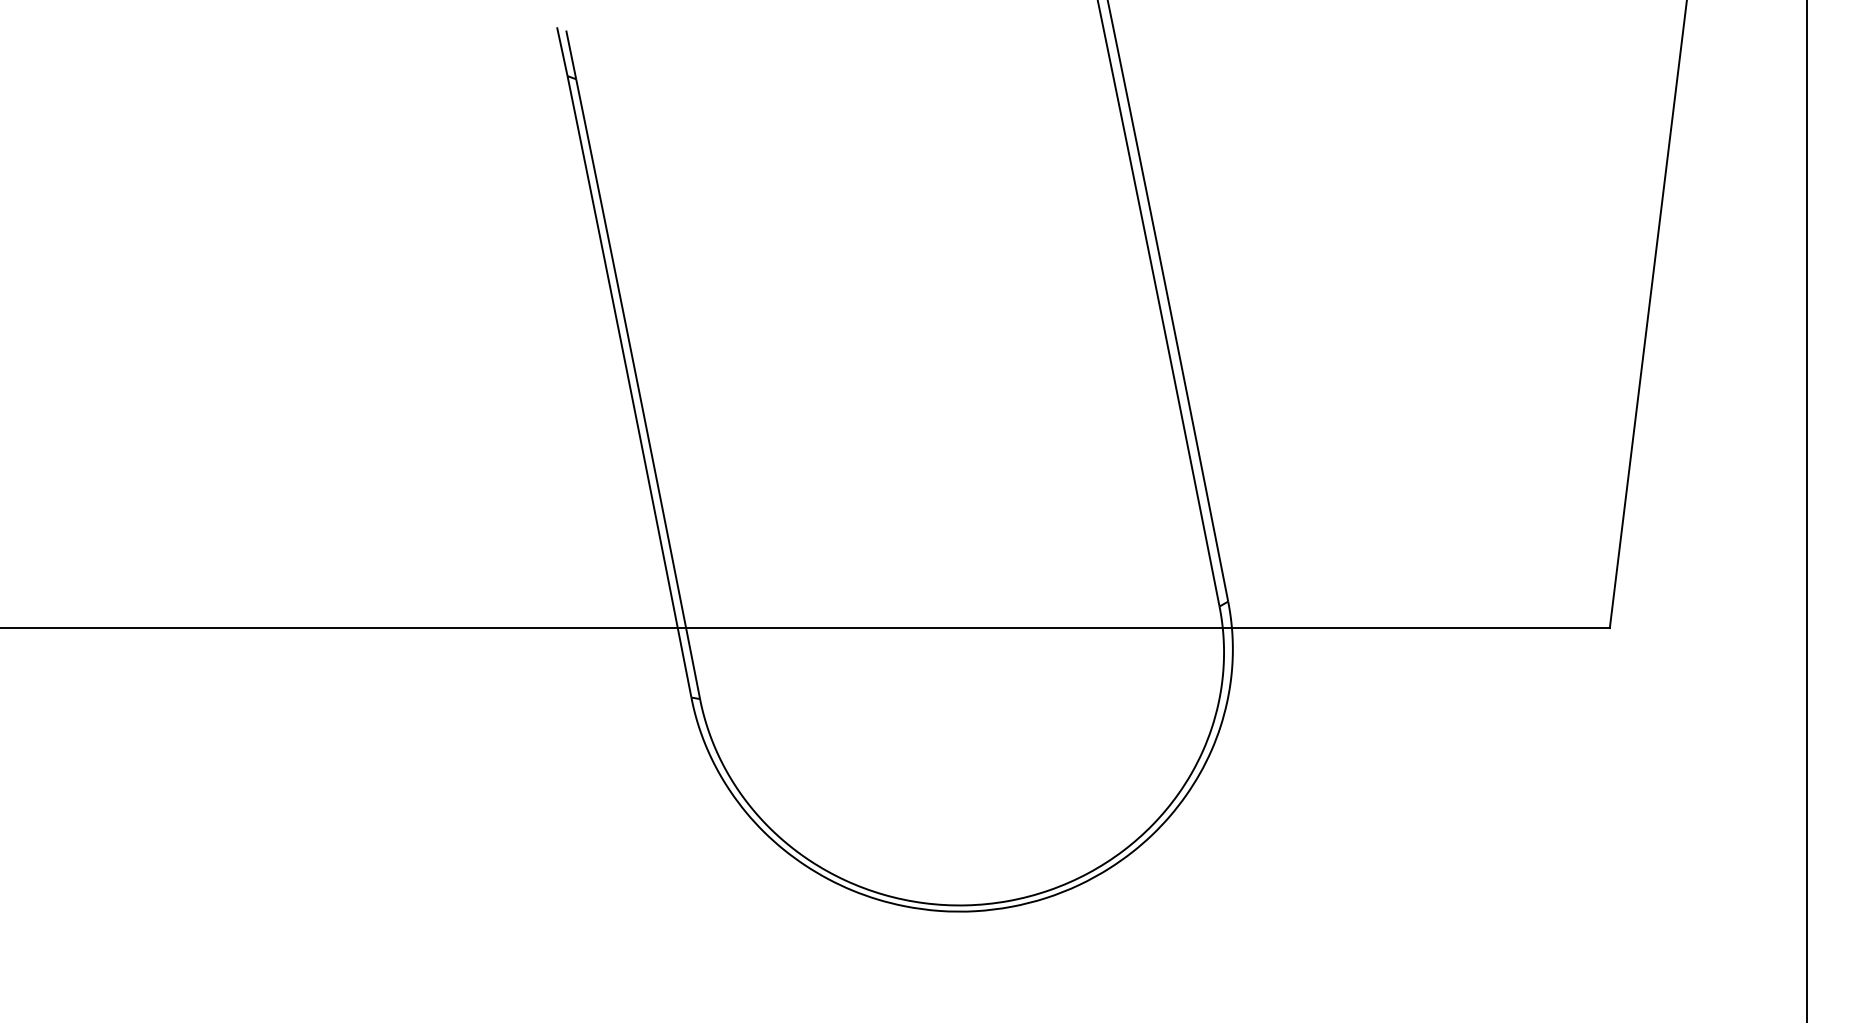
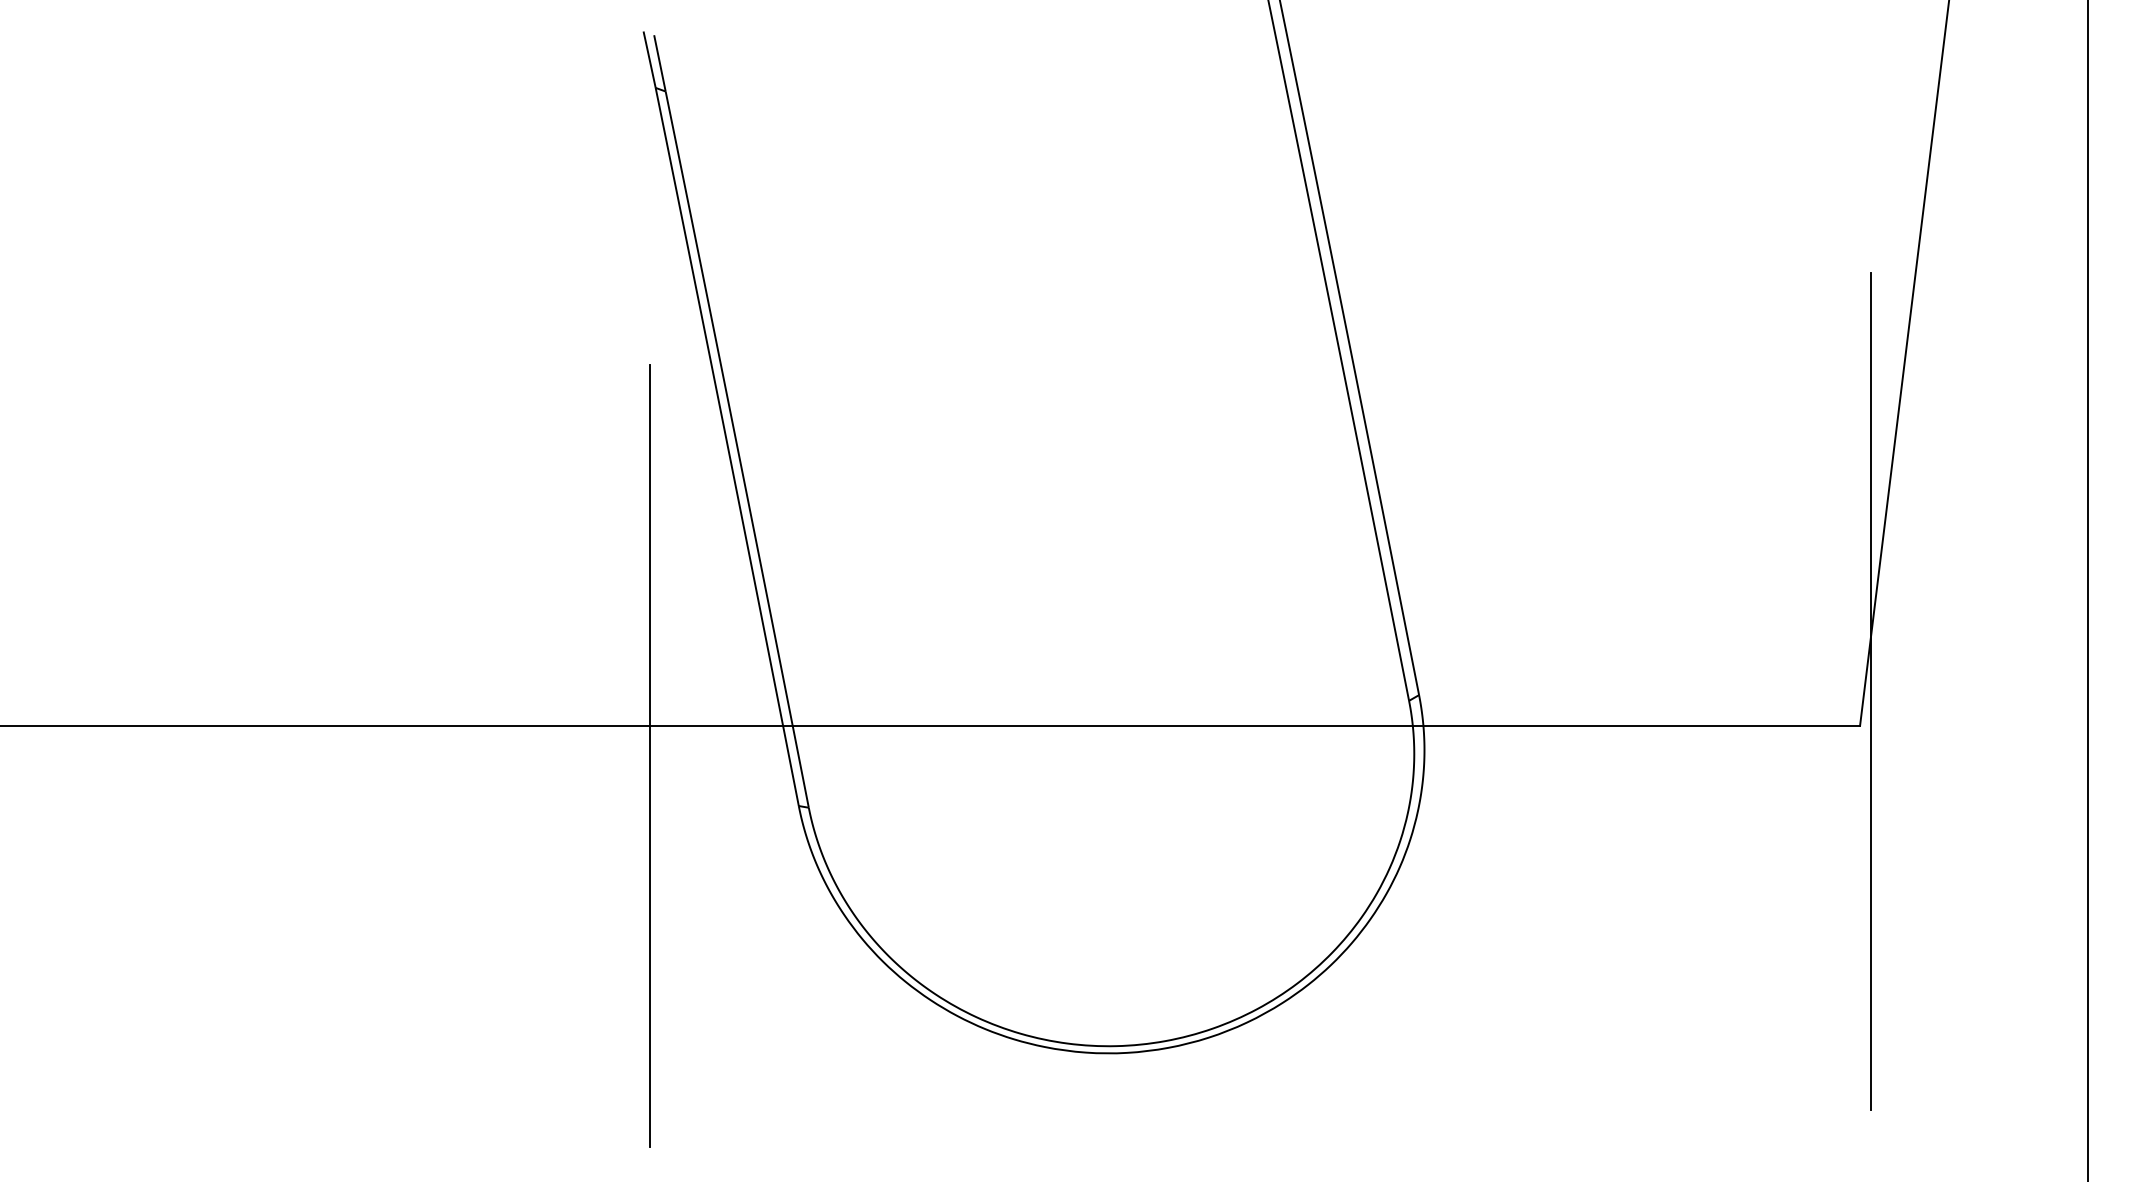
line: (1618, 598) -> (1870, 691), added
line: (562, 653) -> (649, 755), added

